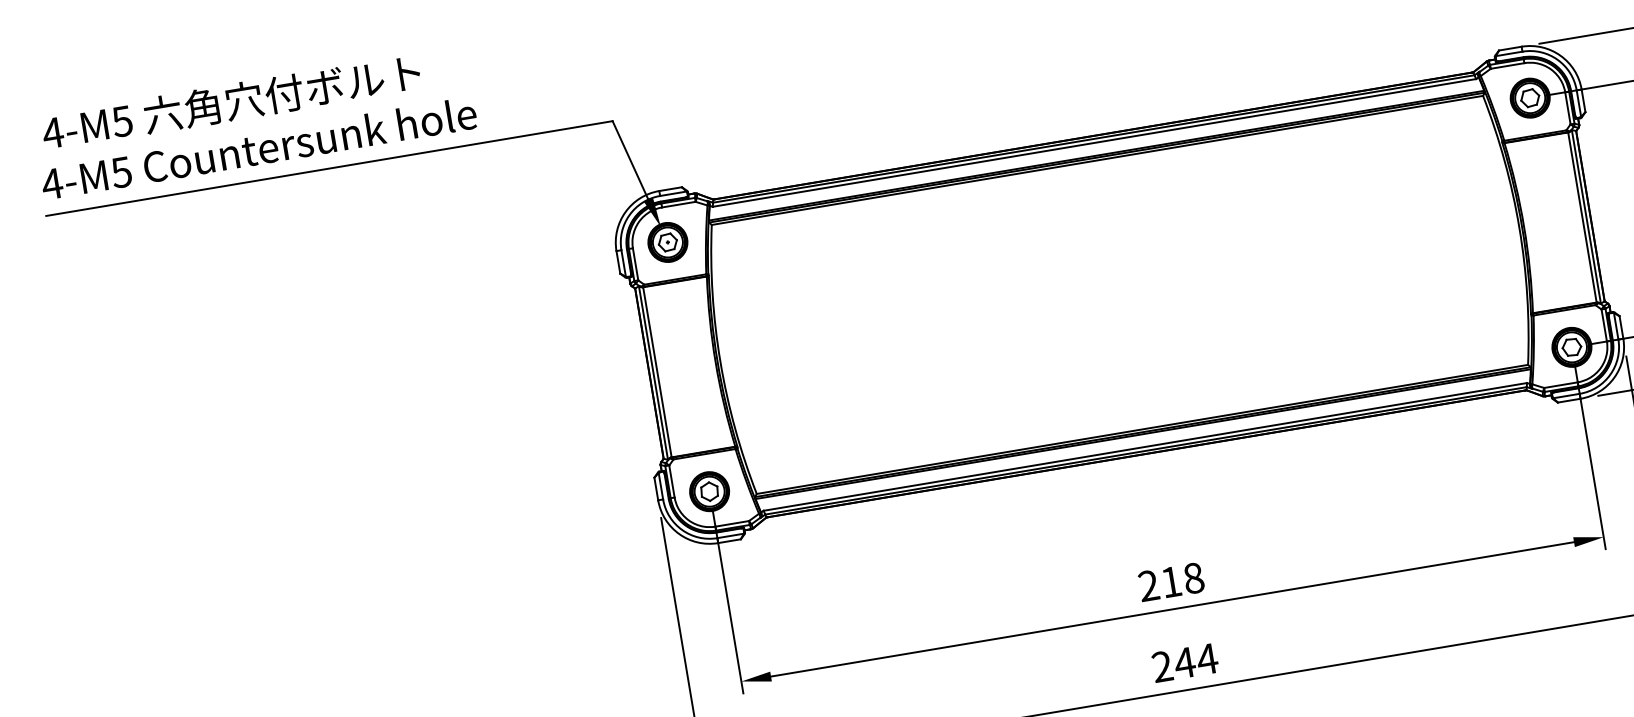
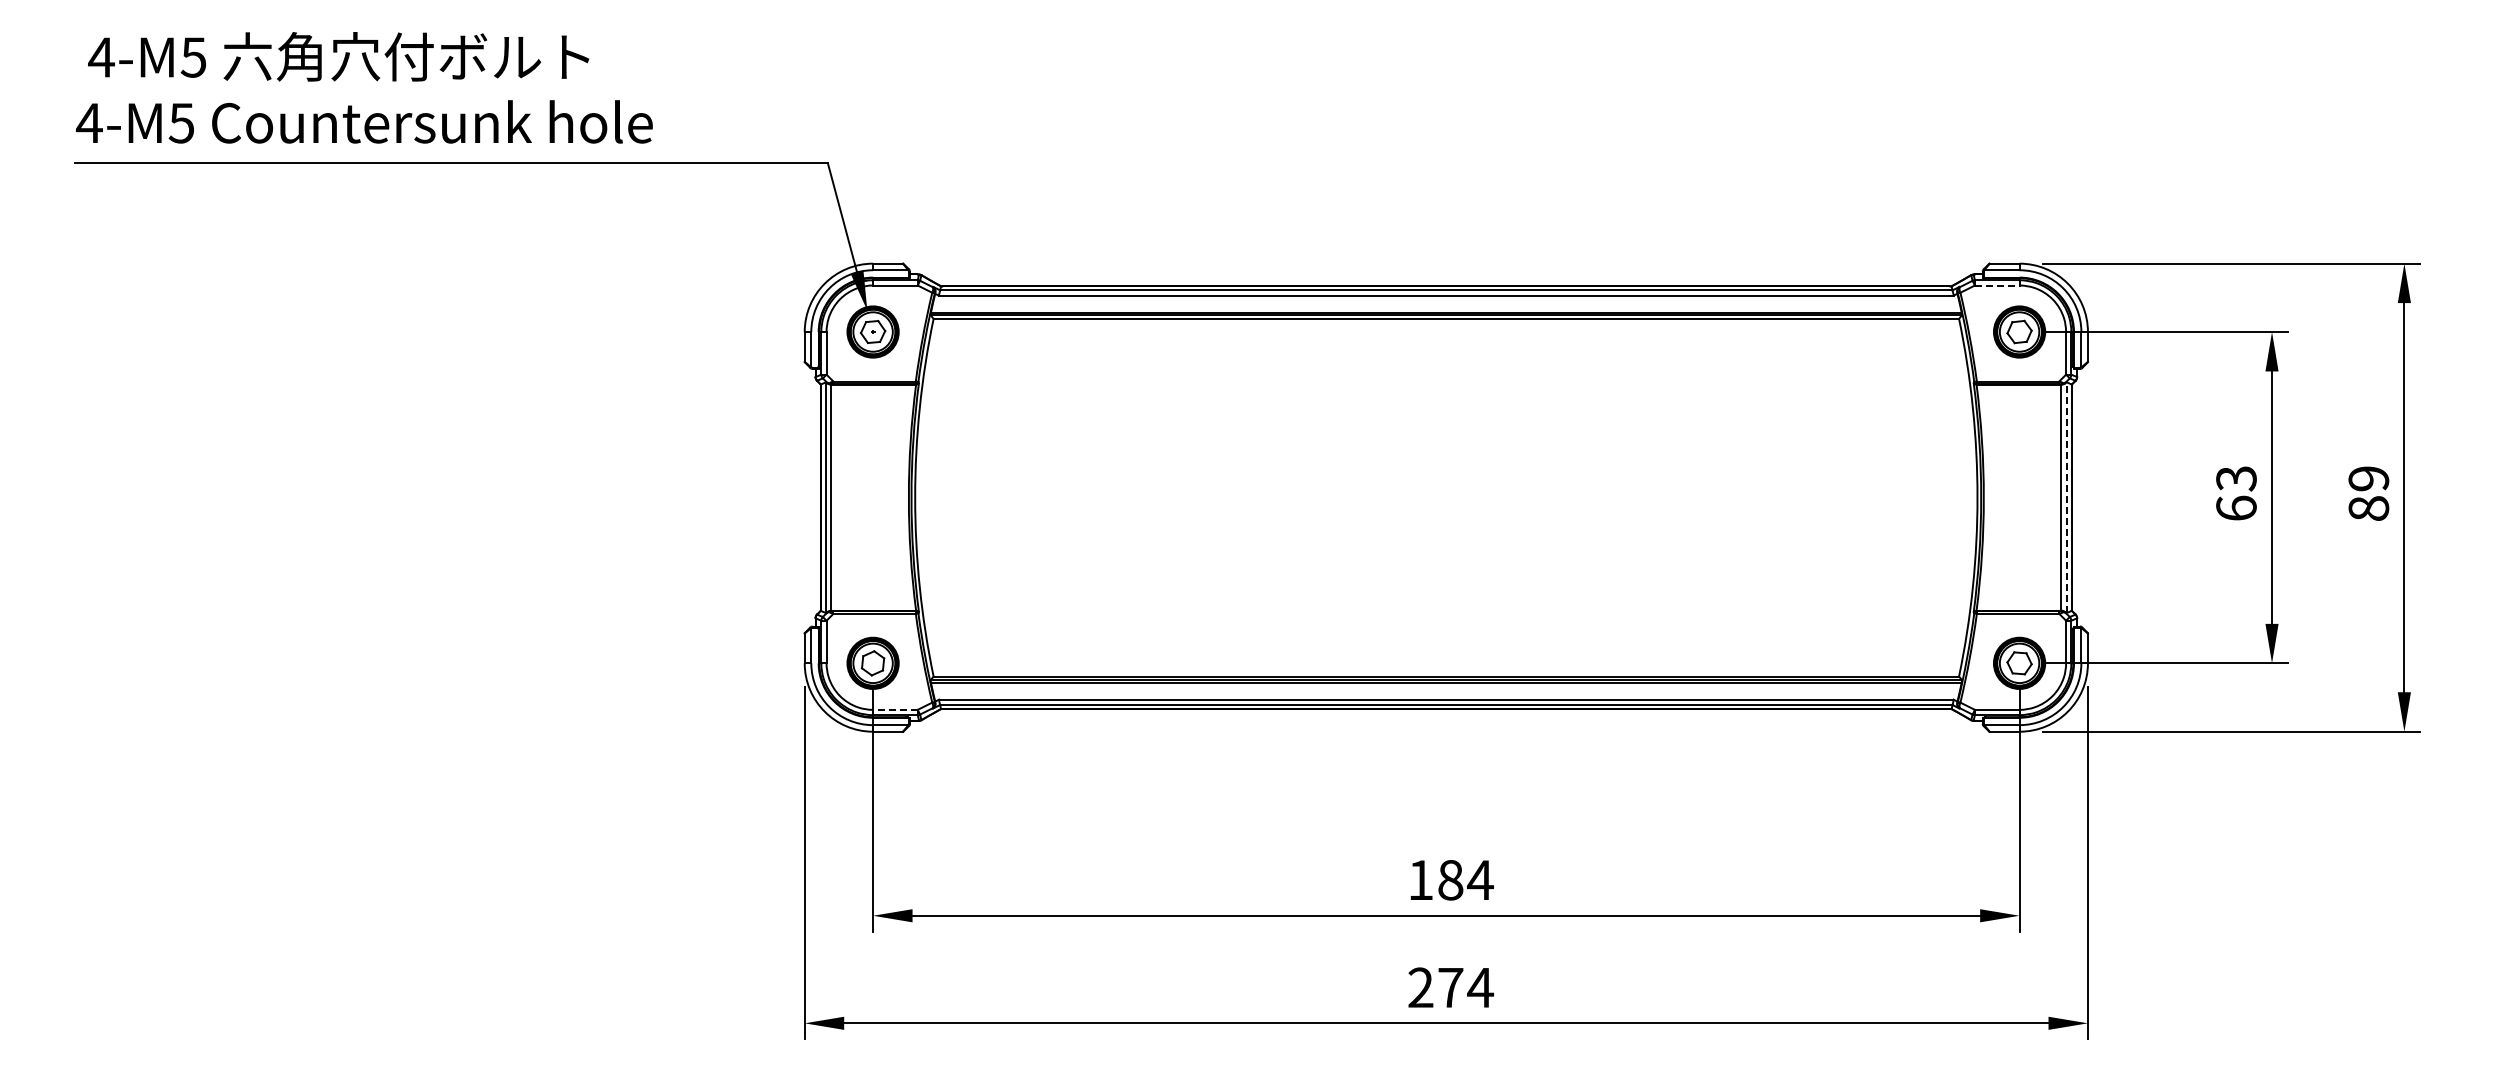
line: (1507, 65) -> (1997, 285), solid -> dashed
line: (1586, 216) -> (2066, 497), solid -> dashed
line: (731, 523) -> (894, 709), solid -> dashed
text: (1171, 581) -> (1450, 879), 218 -> 184
text: (1184, 662) -> (1450, 987), 244 -> 274

